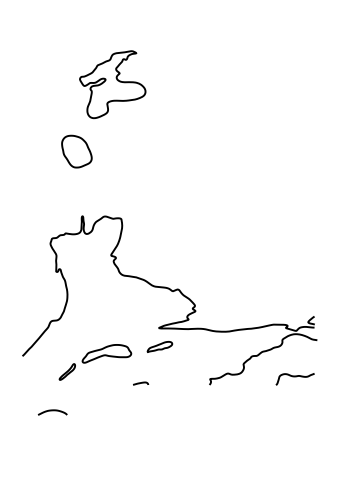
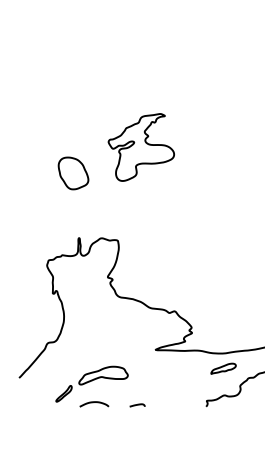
part: (112, 84) -> (141, 147), moved
part: (159, 346) -> (223, 368), moved
curve: (52, 411) -> (94, 403), moved

